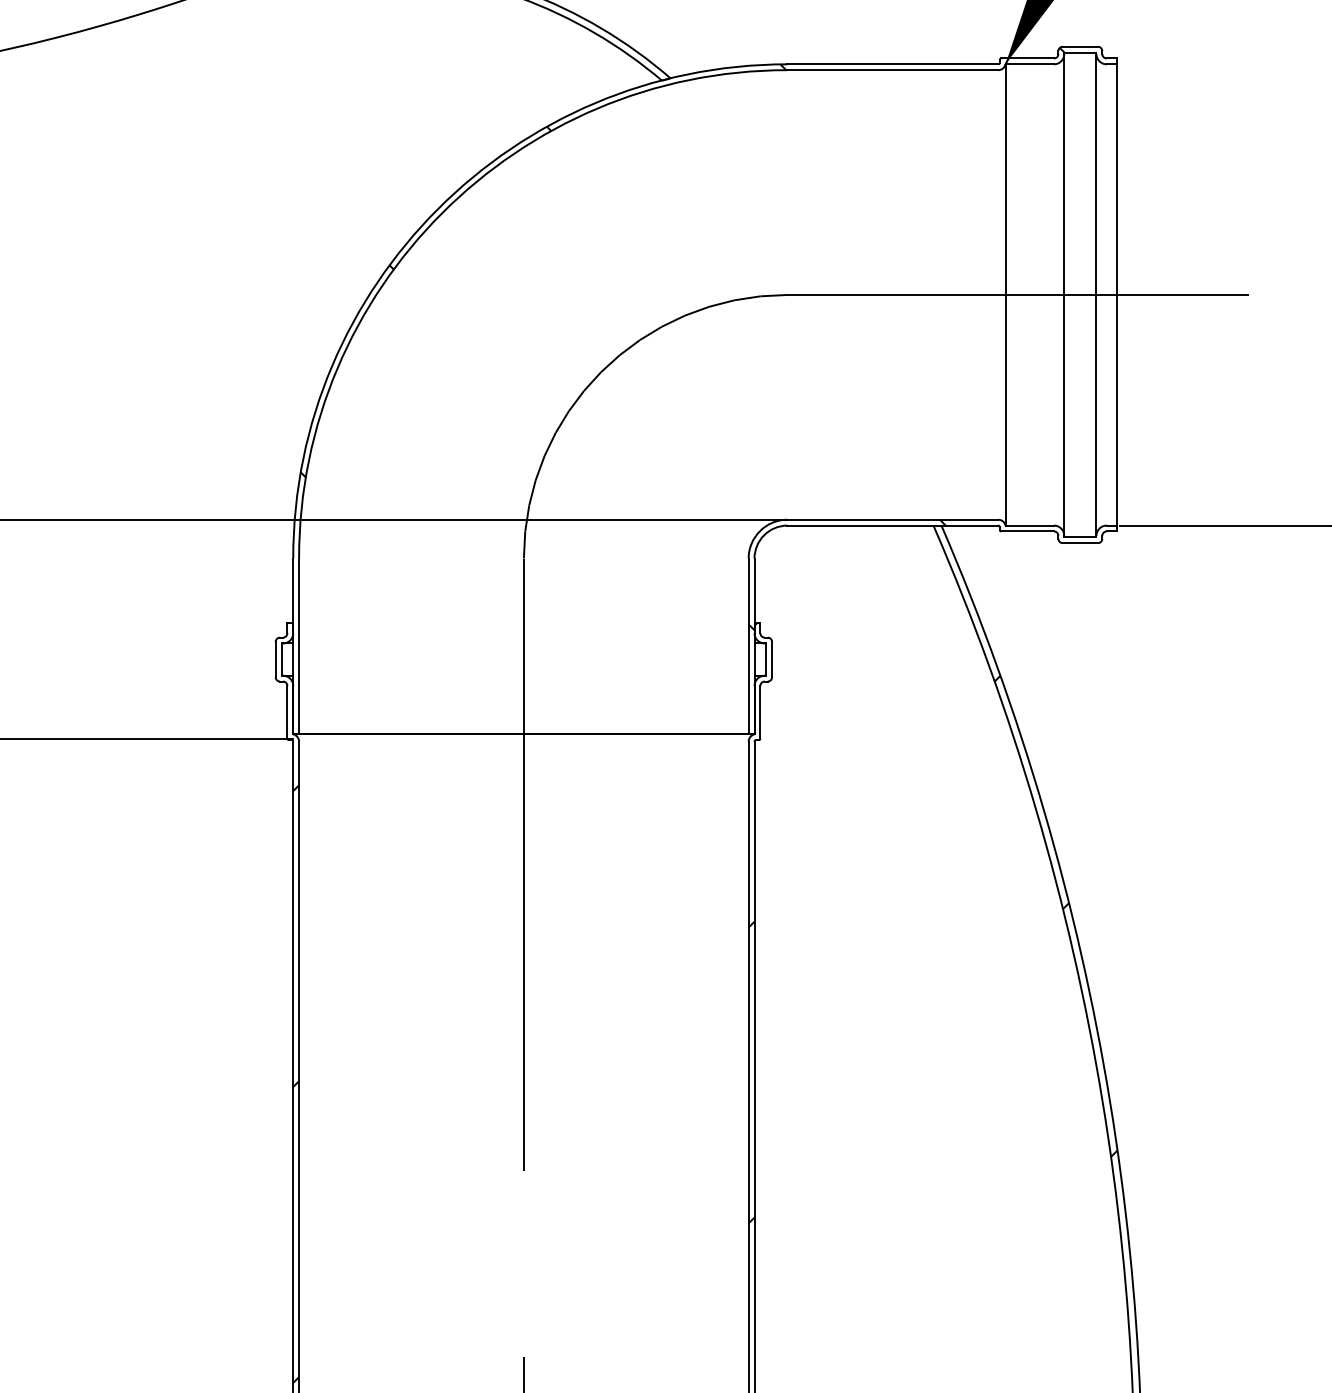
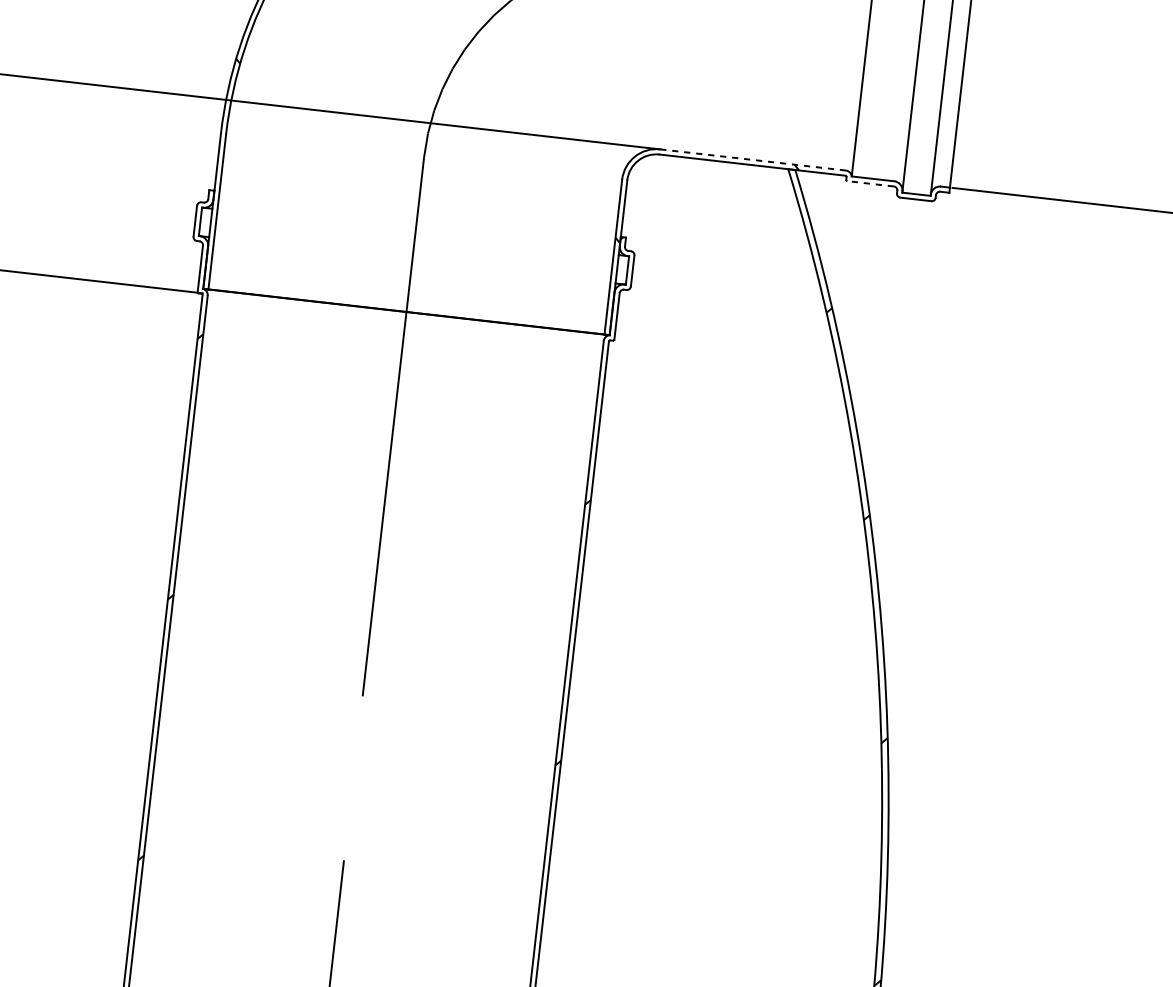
line: (893, 519) -> (753, 159), solid -> dashed
line: (1027, 531) -> (870, 183), solid -> dashed

